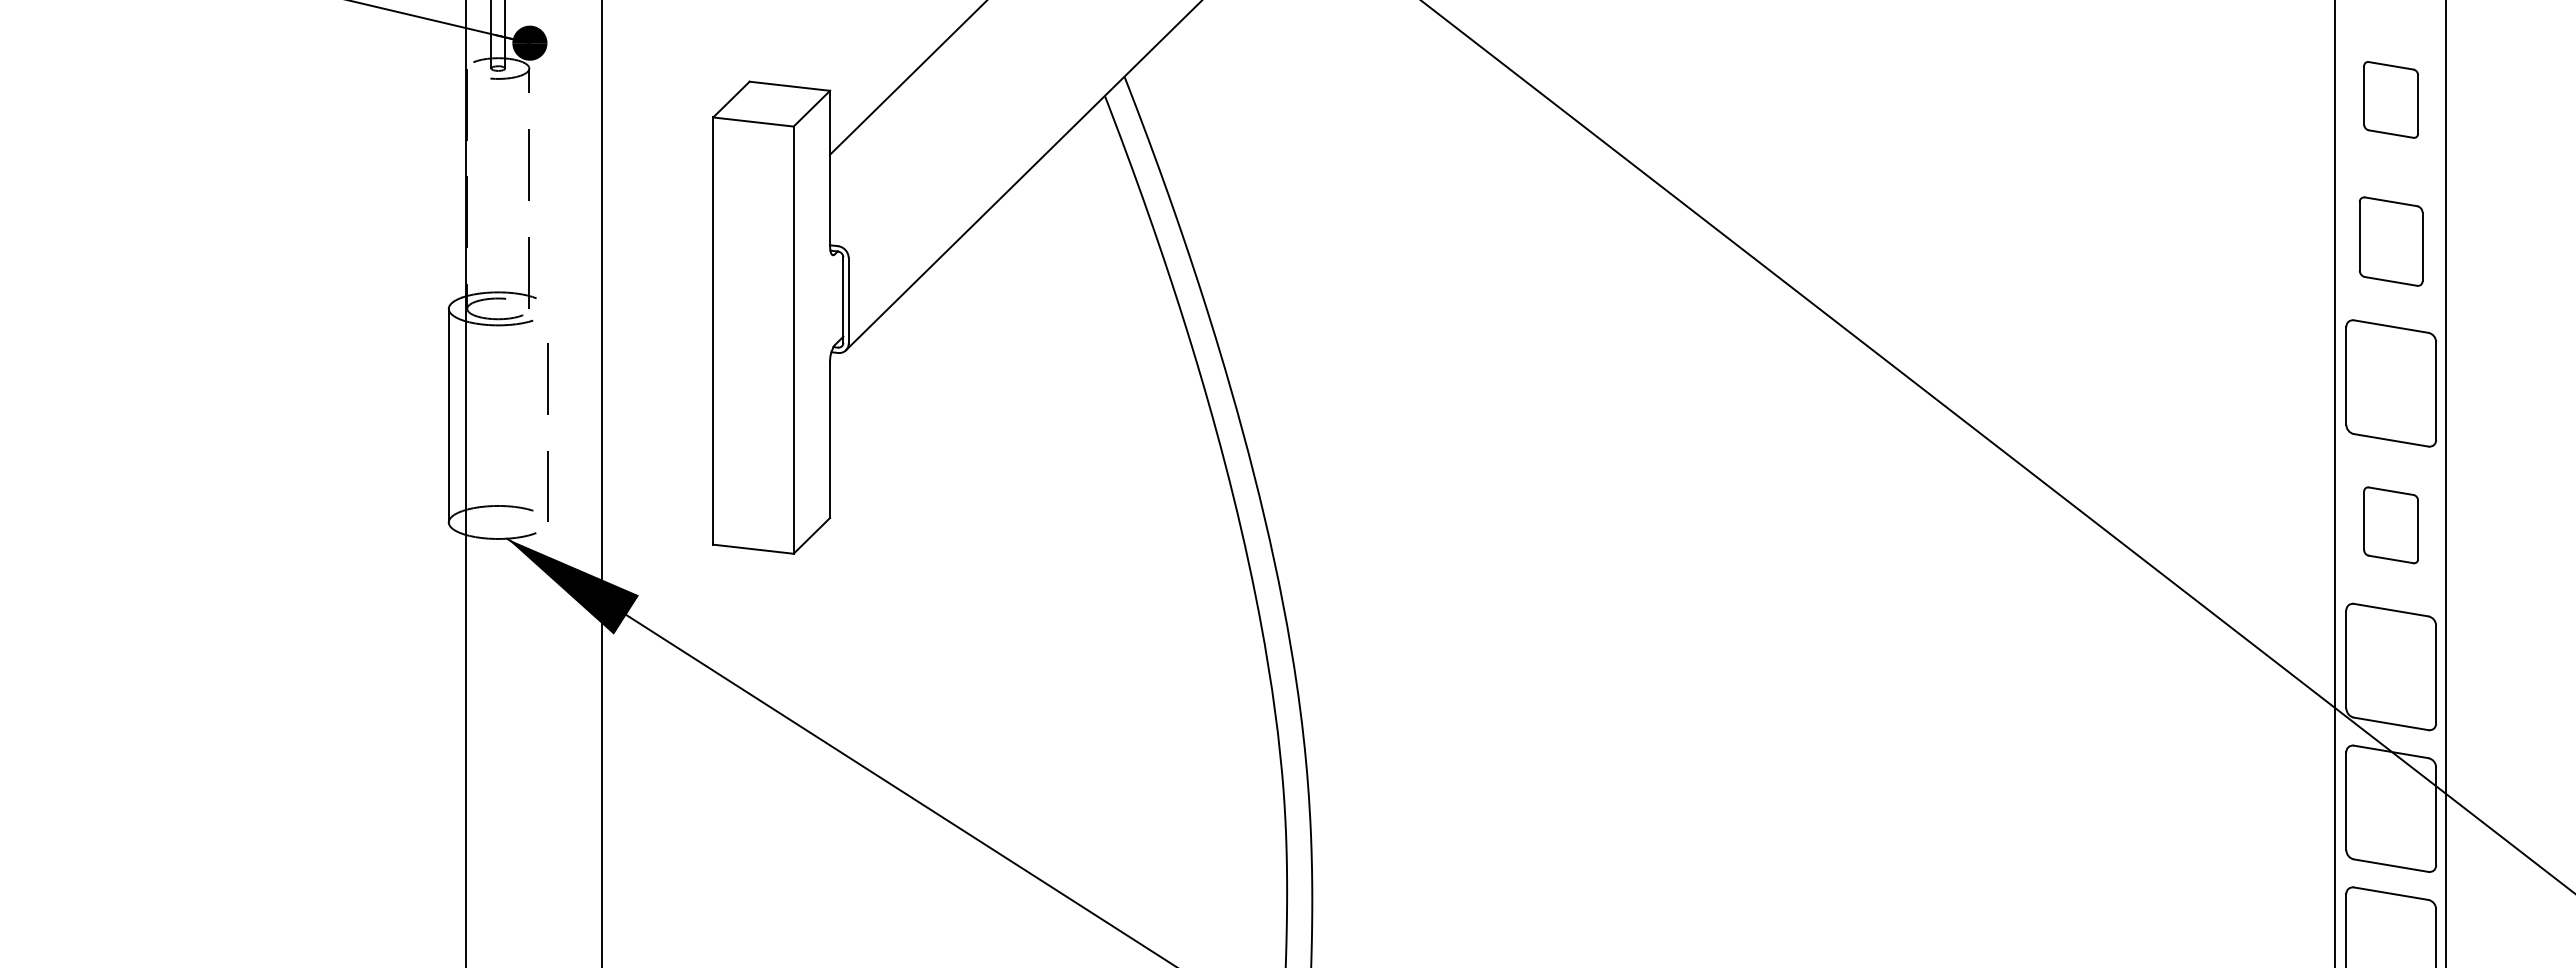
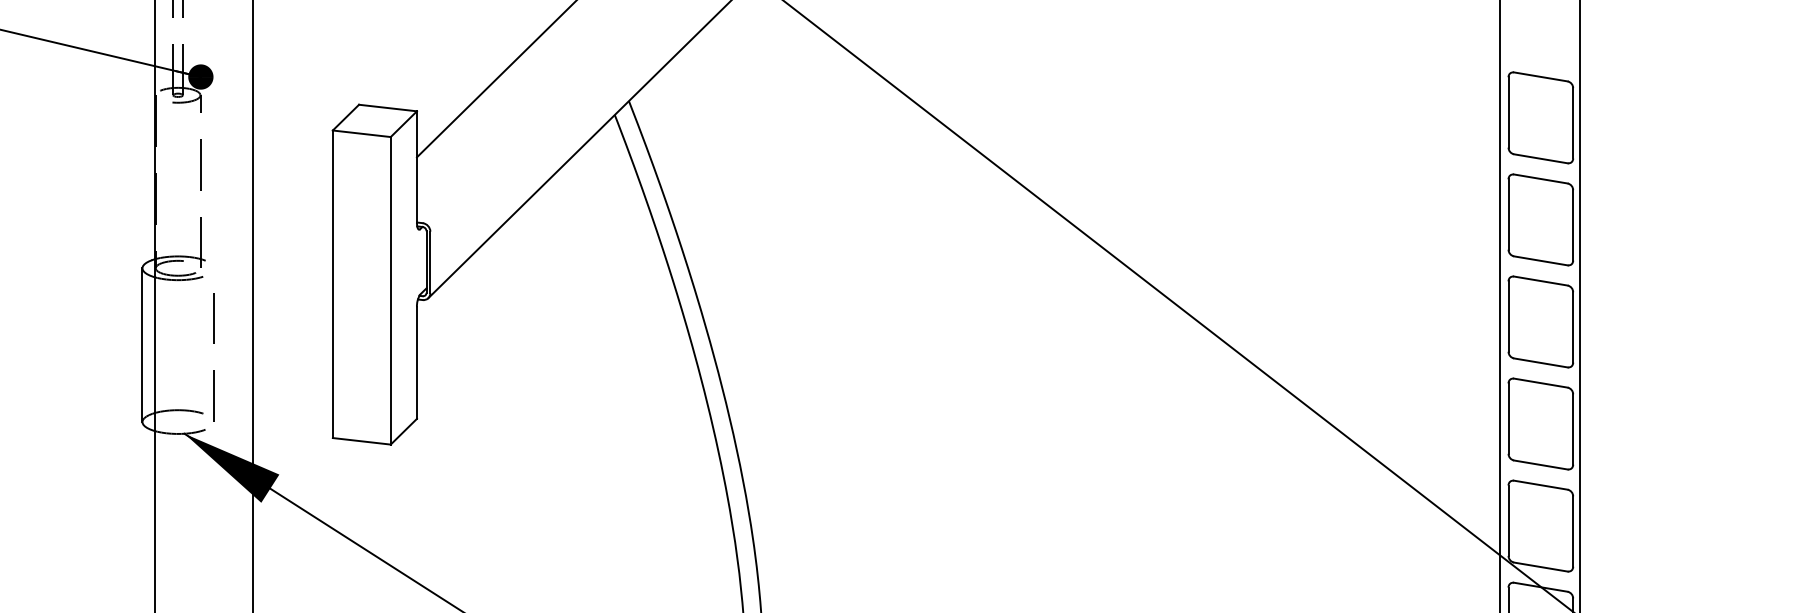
part: (2390, 99) -> (1540, 117), size x1.67
part: (2390, 241) -> (1540, 219), size x1.43
part: (2390, 525) -> (1540, 424), size x1.67

